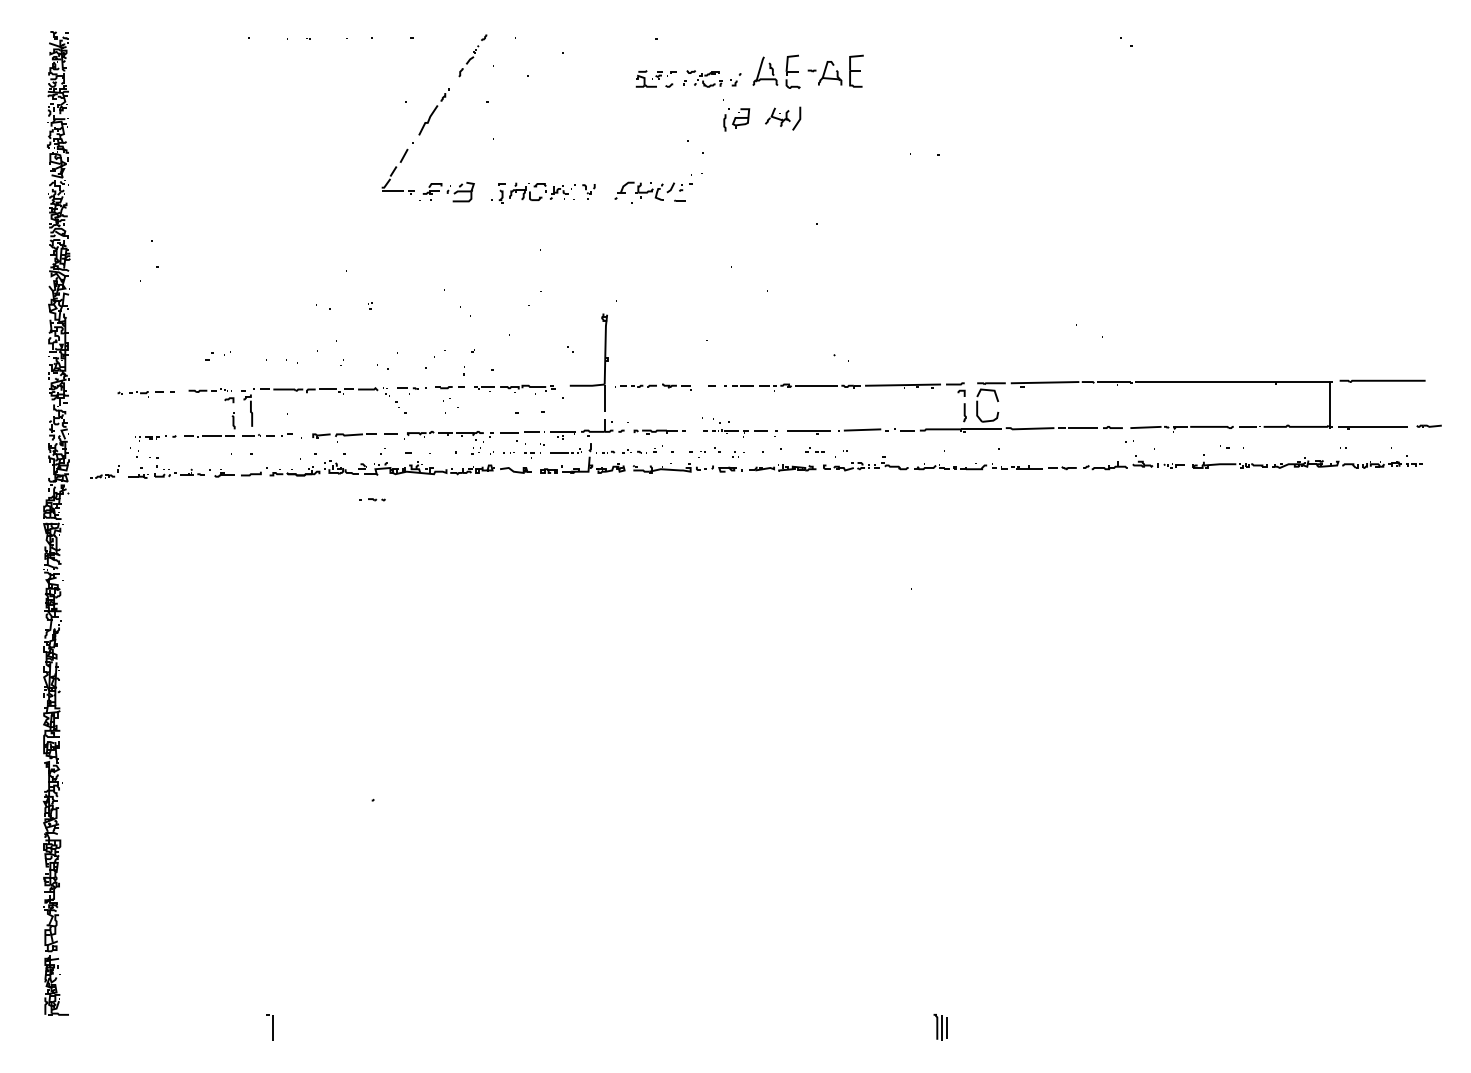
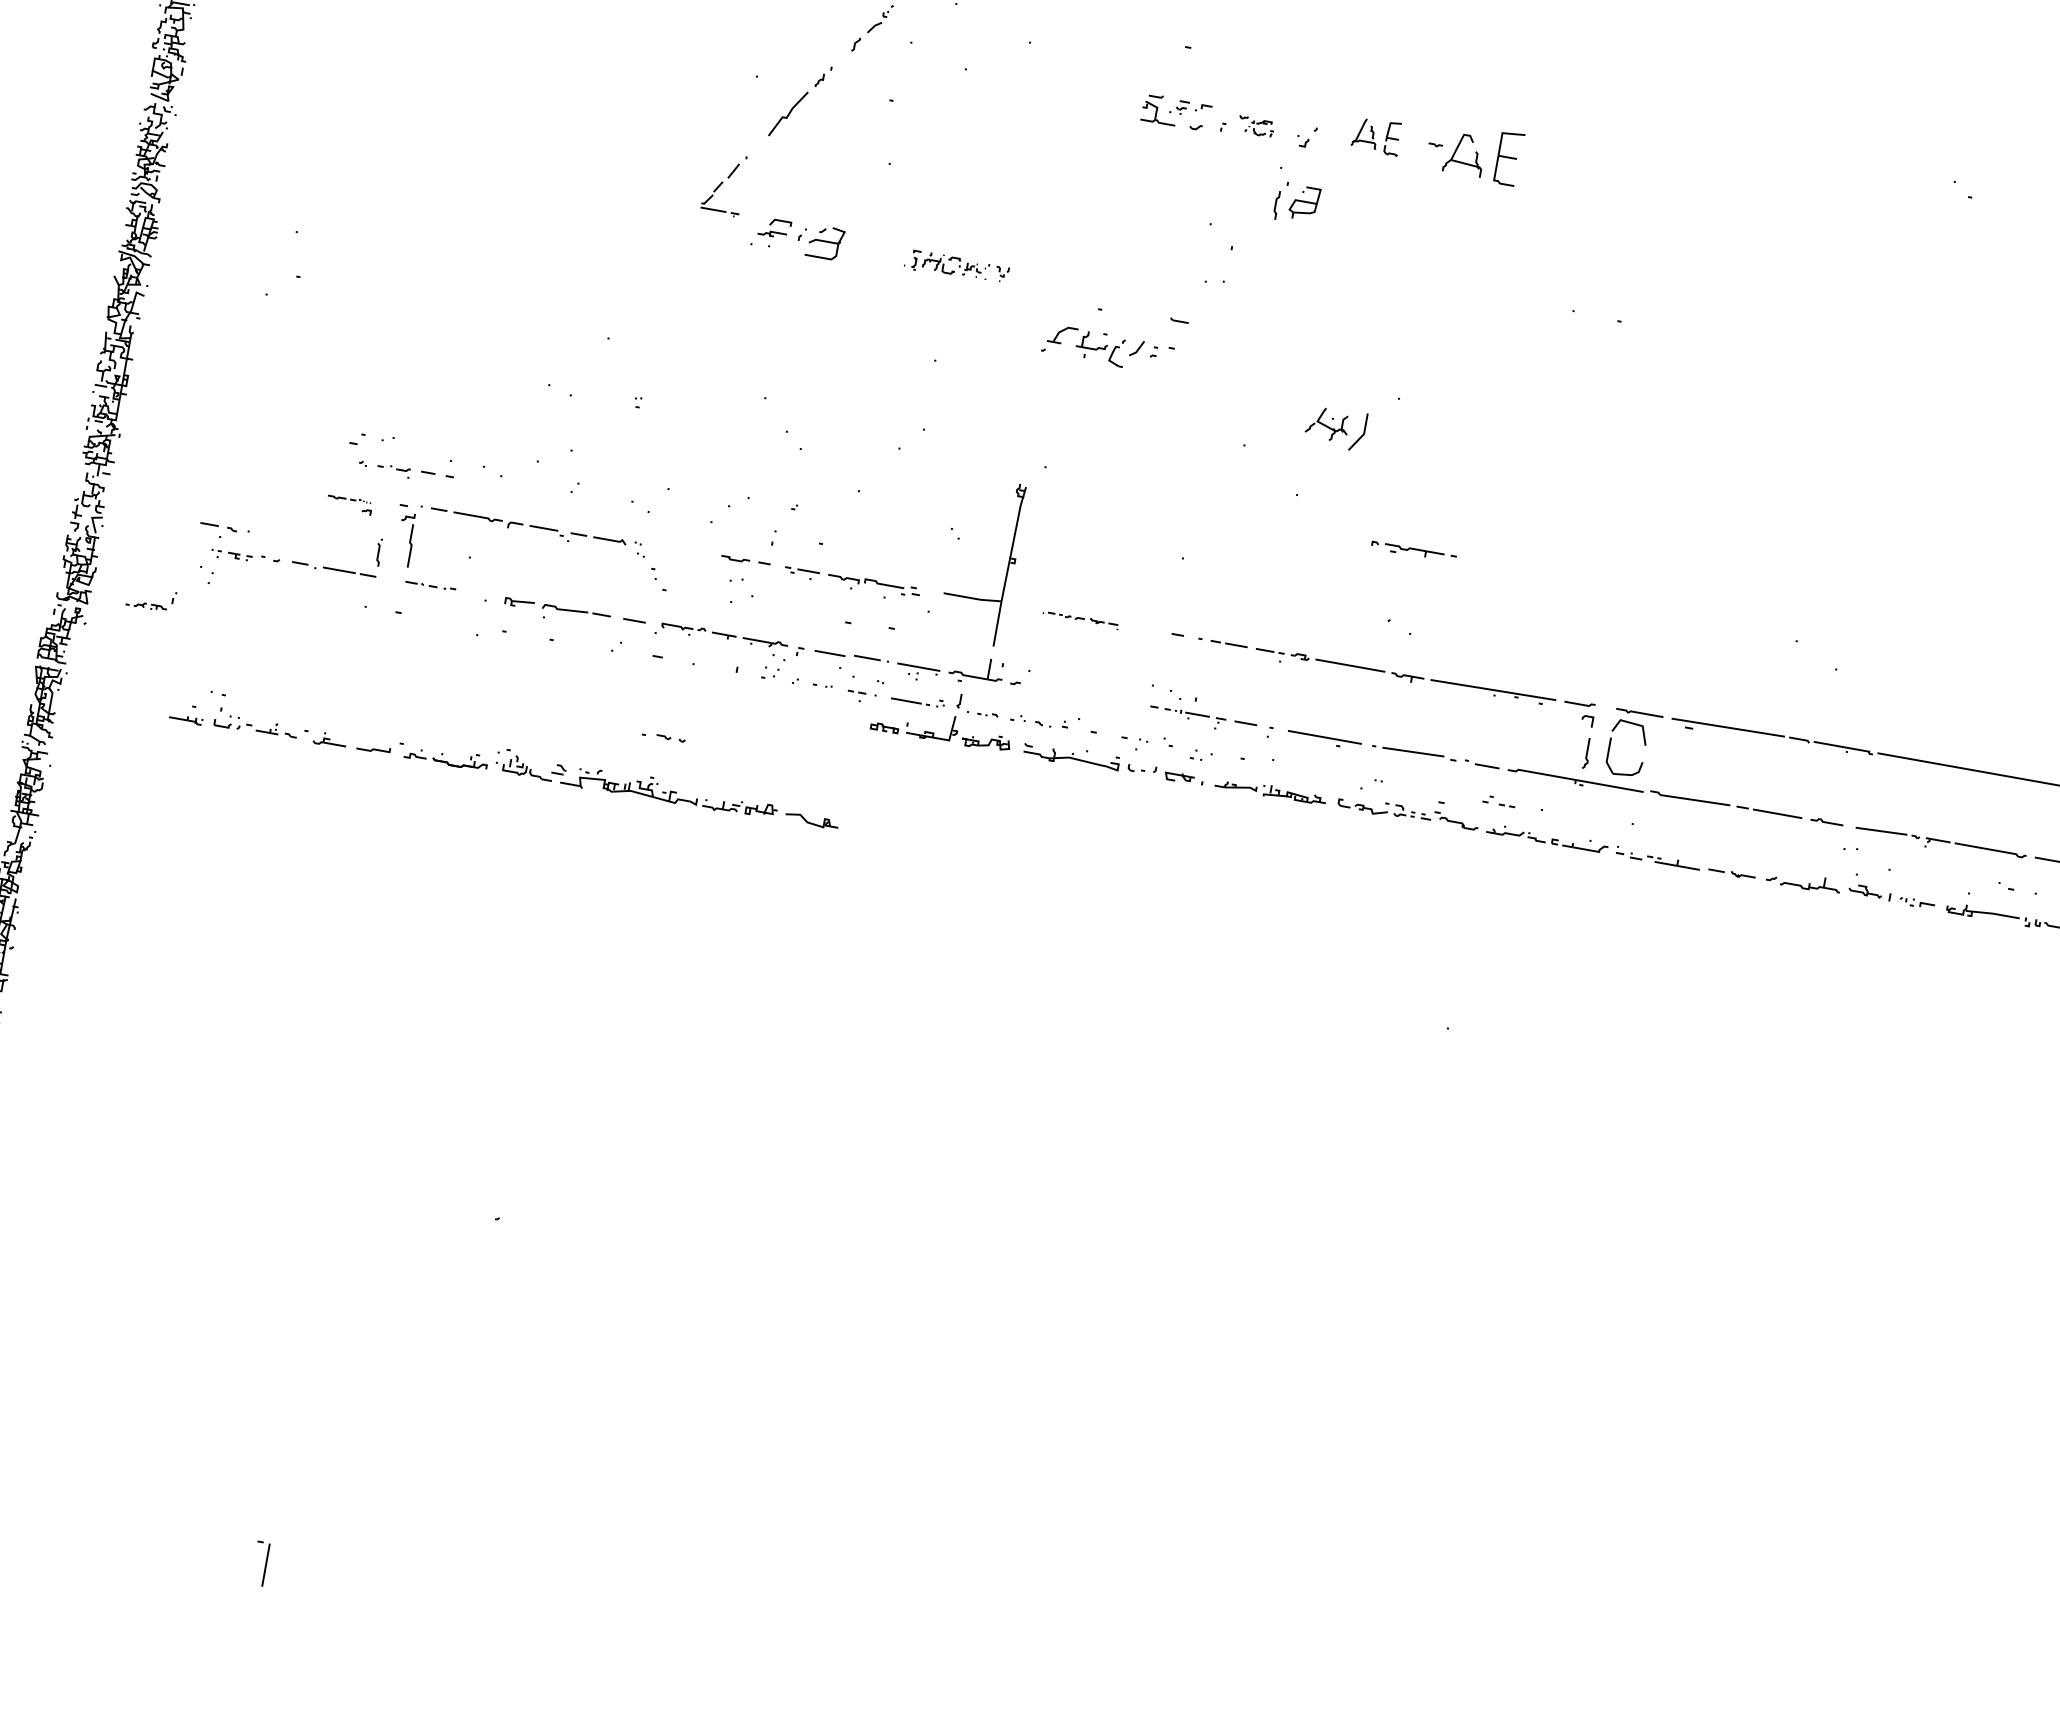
part: (776, 71) -> (1376, 135), size x0.6
part: (704, 78) -> (1256, 126), size x0.6
part: (783, 118) -> (1336, 427), moved
part: (397, 168) -> (723, 184), size x0.7
part: (653, 190) -> (1107, 347), moved
part: (543, 192) -> (957, 266), size x0.6
part: (653, 386) -> (1081, 618), size x0.6
part: (411, 390) -> (224, 530), moved
part: (145, 394) -> (404, 472), moved
part: (211, 395) -> (349, 503), size x0.6
part: (659, 431) -> (1413, 550), moved
part: (267, 434) -> (430, 584), size x0.6
part: (814, 449) -> (1498, 800), moved
part: (329, 467) -> (504, 761), moved
part: (372, 499) -> (663, 736), moved

